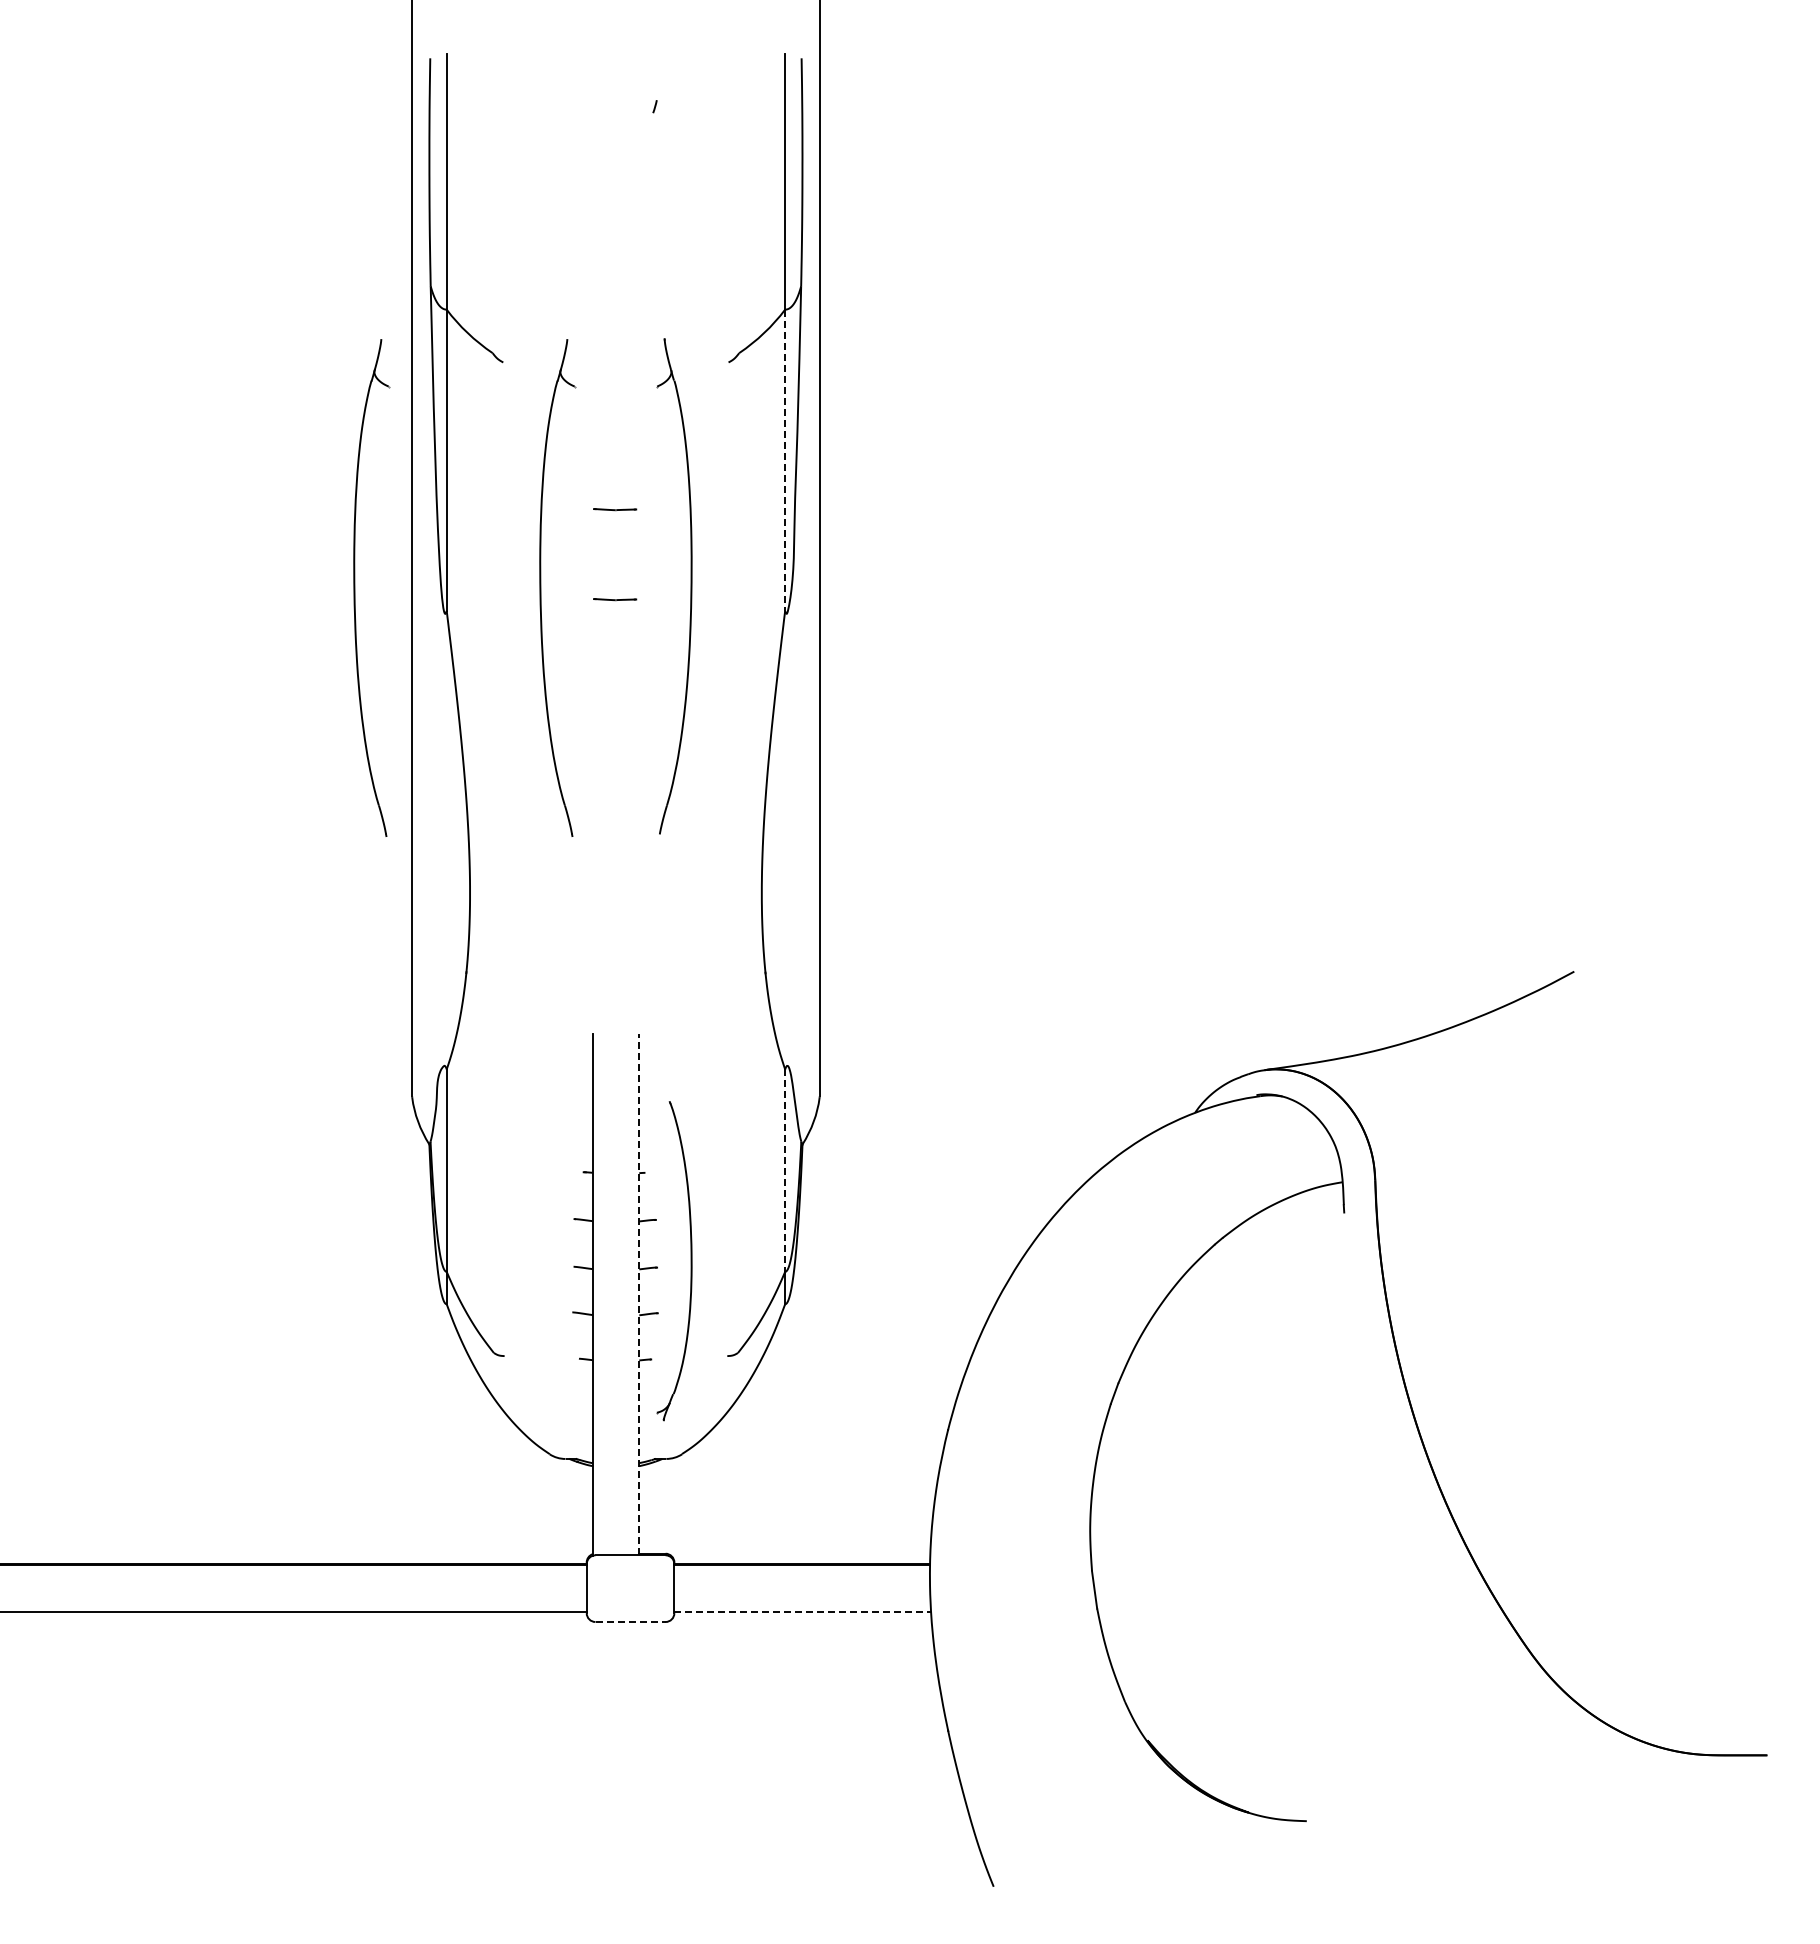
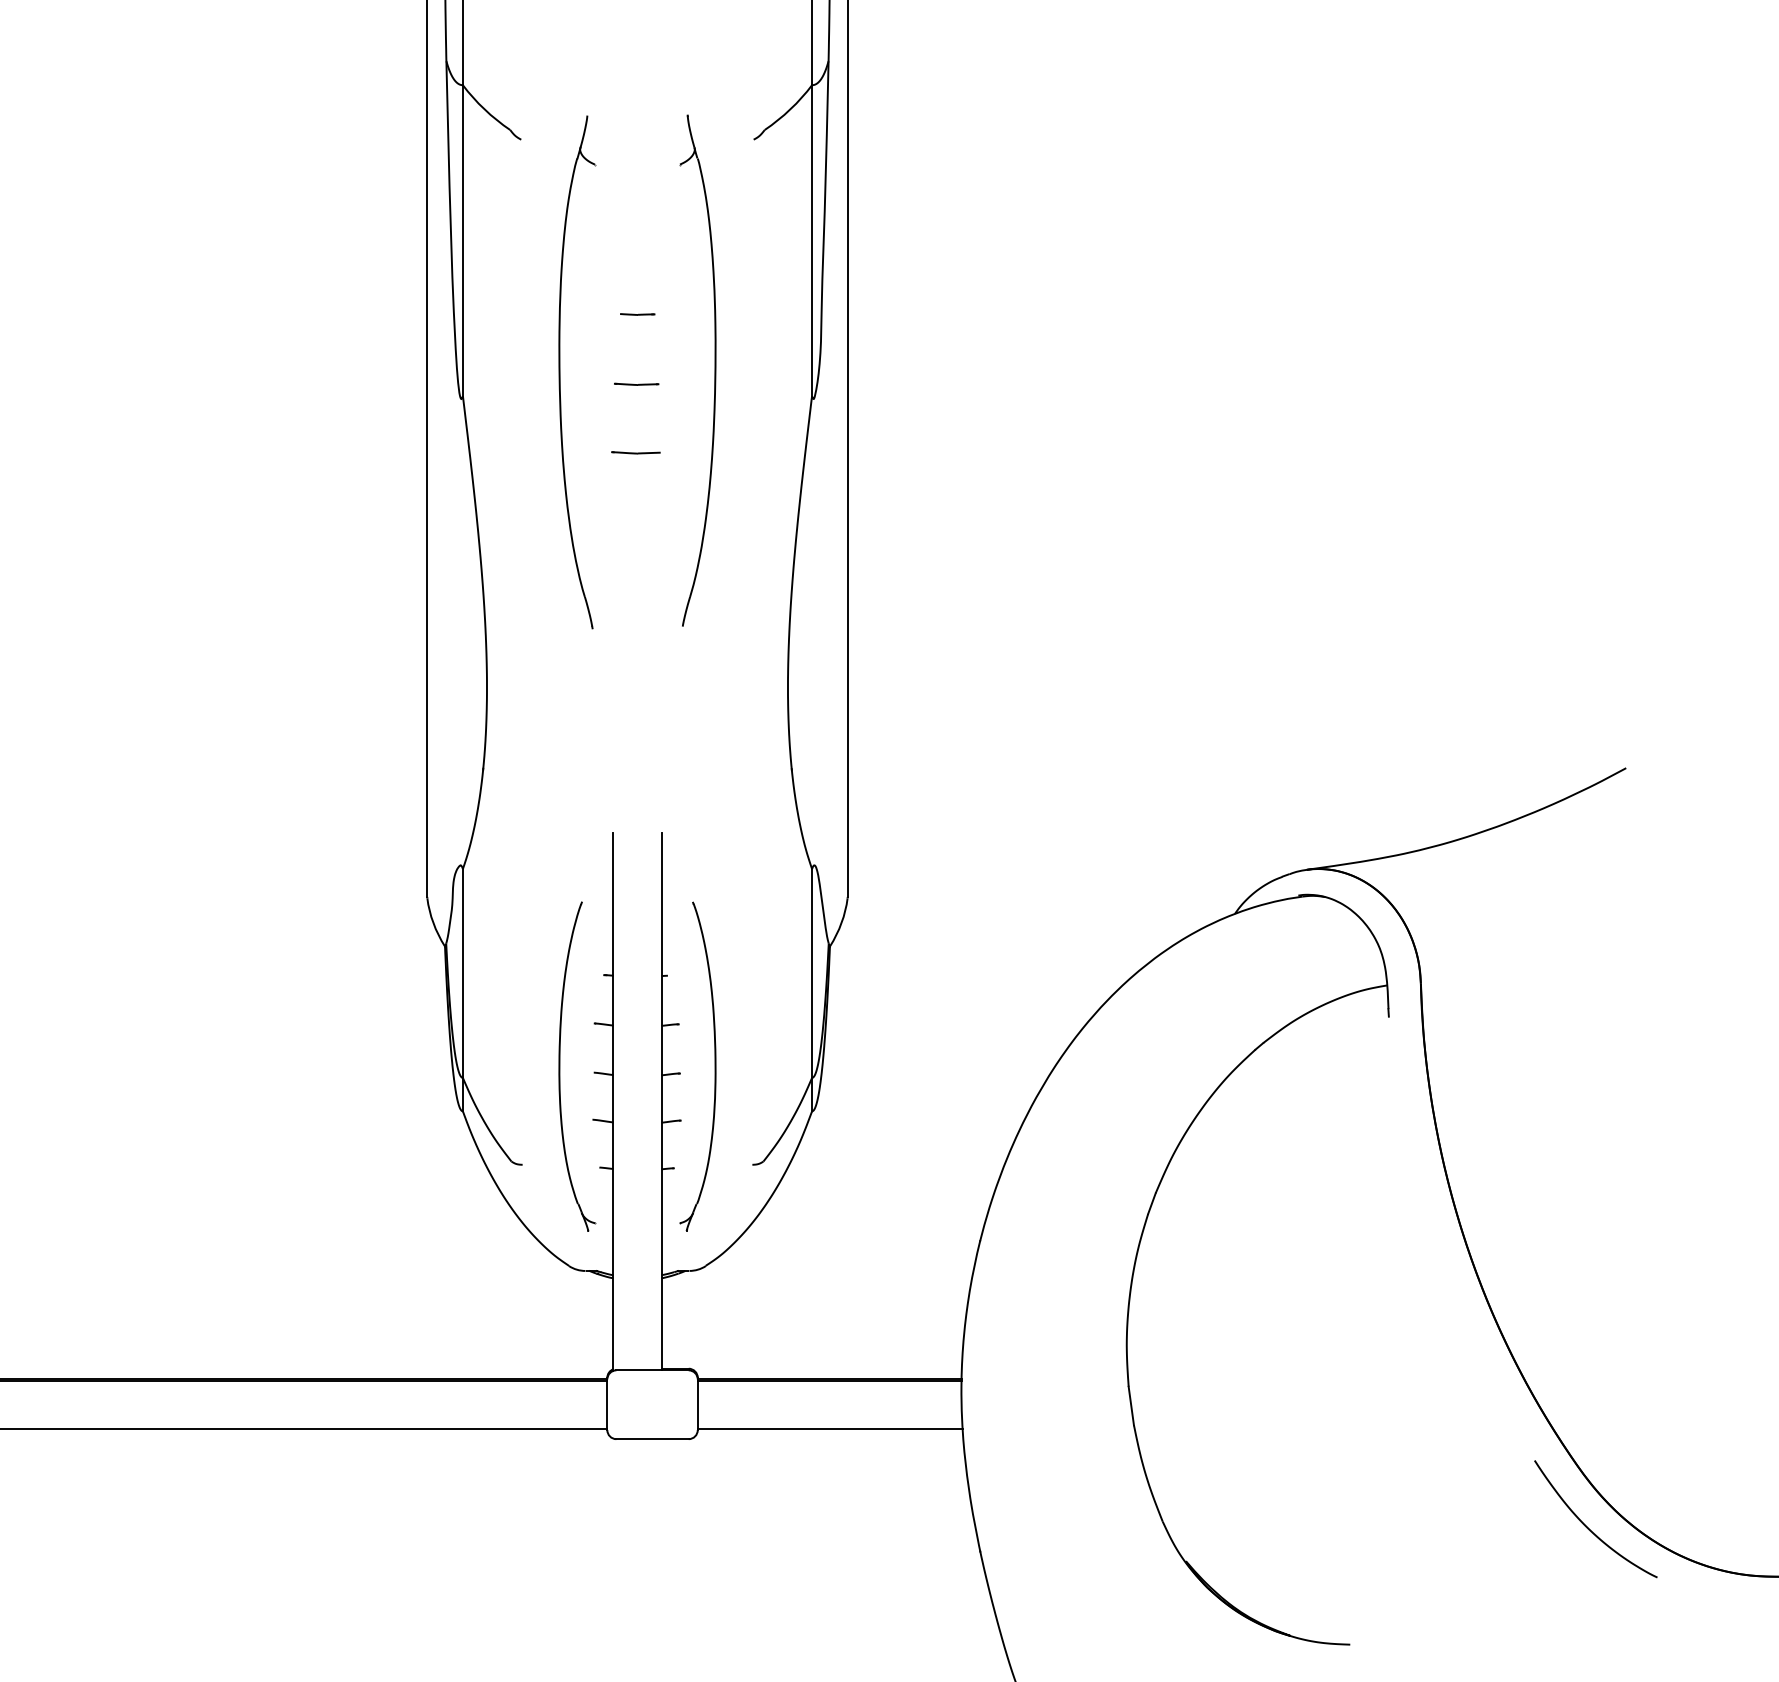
line: (785, 460) -> (812, 240), dashed -> solid
line: (615, 509) -> (637, 291), removed
line: (616, 531) -> (638, 314), added
part: (355, 587) -> (368, 371), removed
line: (614, 665) -> (636, 452), added
line: (785, 1171) -> (812, 974), dashed -> solid
part: (541, 1260) -> (560, 1066), added
line: (639, 1294) -> (661, 1101), dashed -> solid
line: (803, 1612) -> (830, 1429), dashed -> solid
line: (631, 1622) -> (653, 1439), dashed -> solid
curve: (1536, 1706) -> (1587, 1526), added

